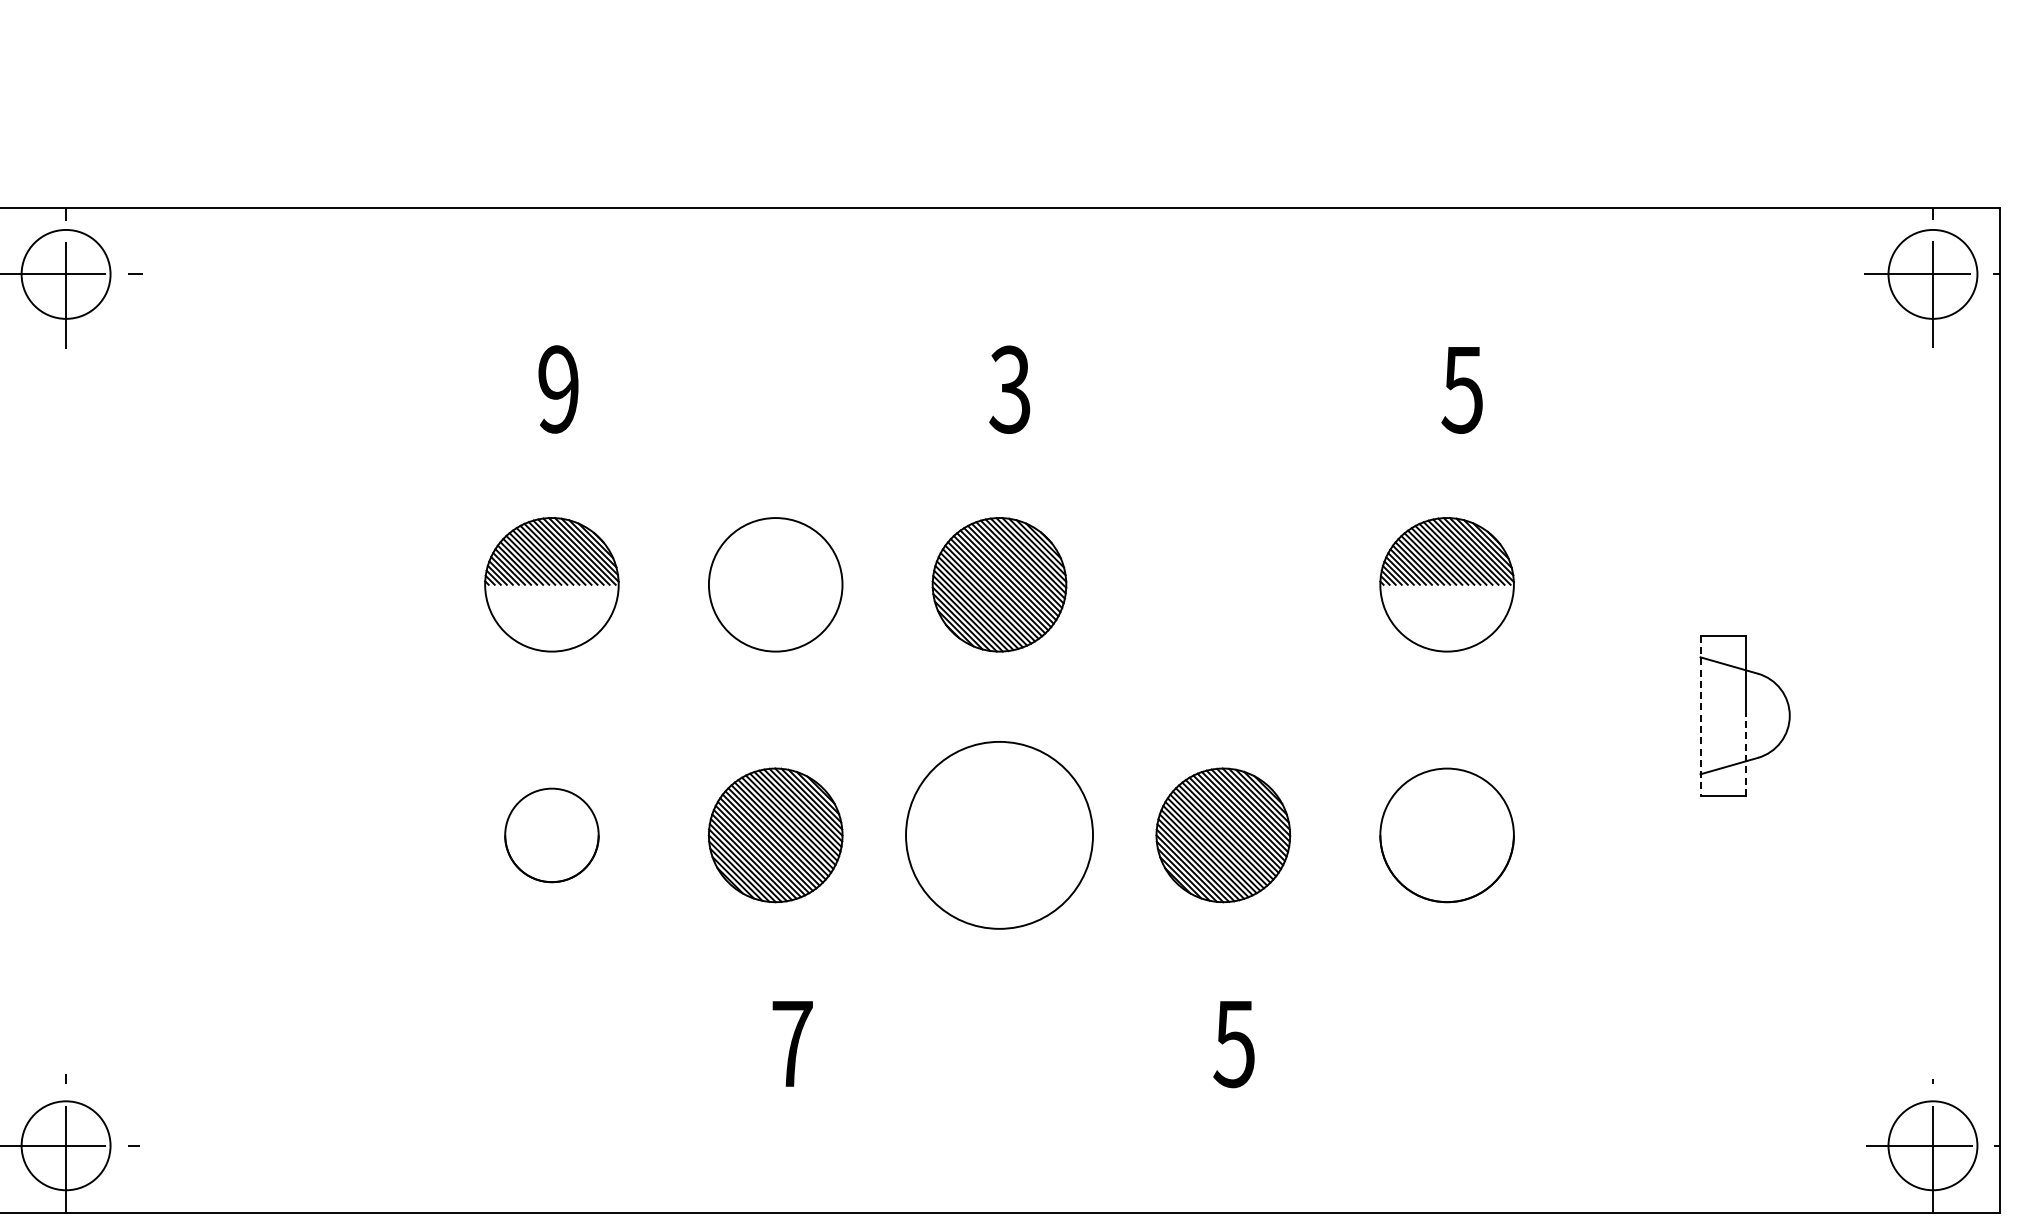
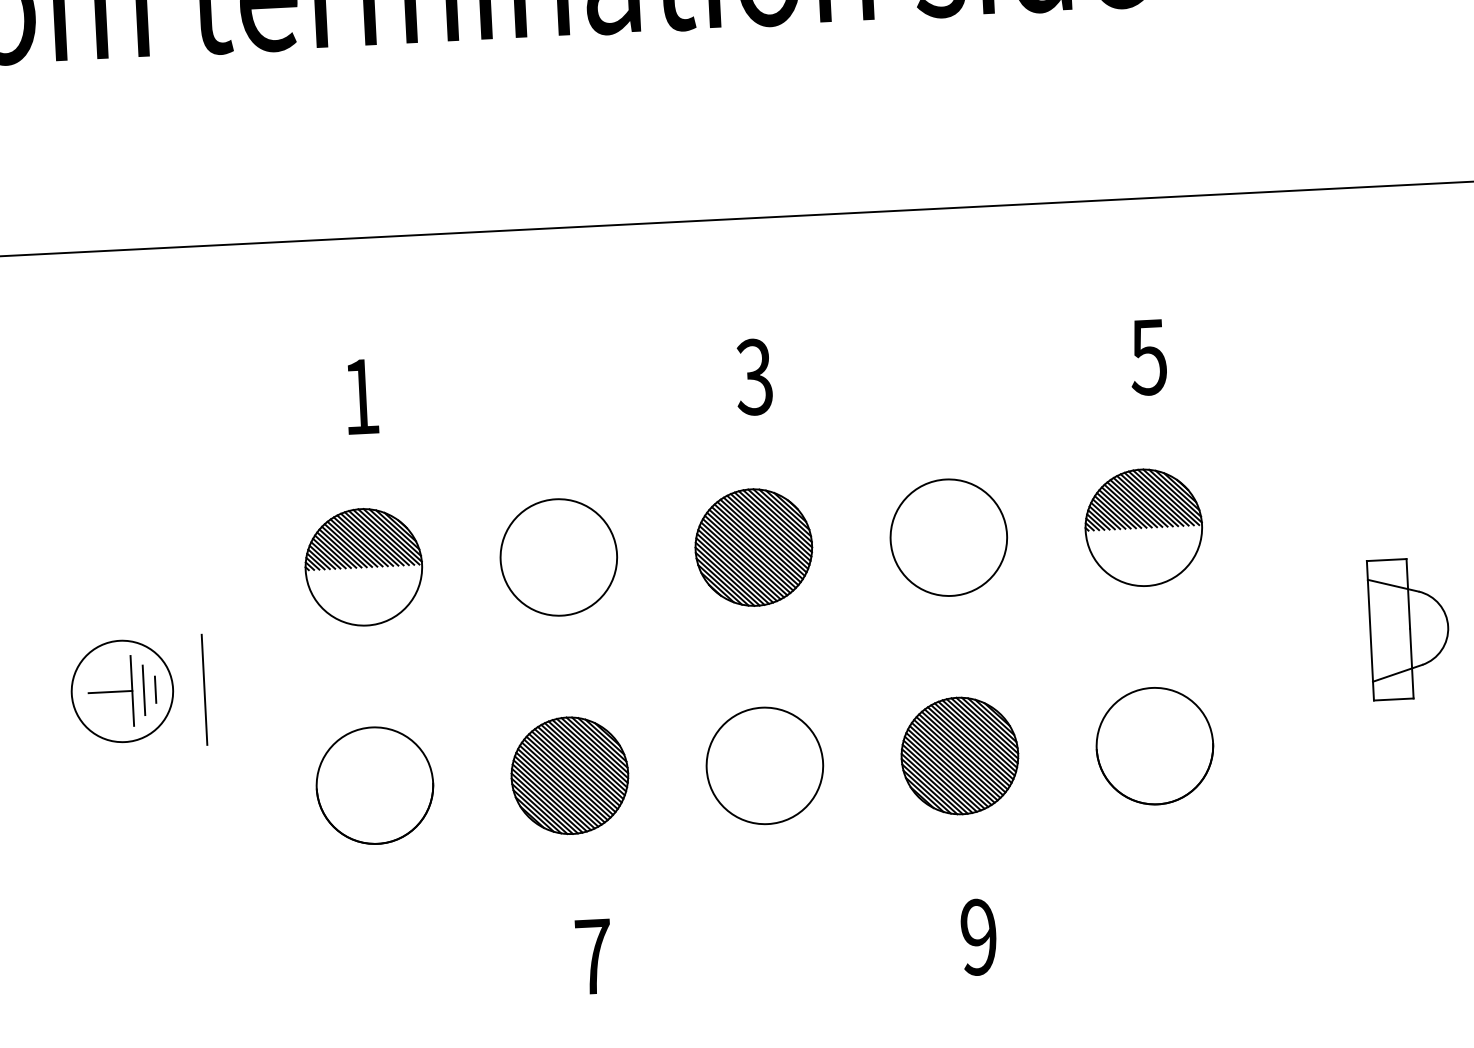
text: (558, 389) -> (360, 396), 9 -> 1
circle: (1222, 584) -> (948, 537), added
part: (268, 712) -> (122, 691), added
line: (362, 715) -> (204, 689), added
line: (1700, 716) -> (1370, 631), dashed -> solid
line: (1746, 755) -> (1412, 663), dashed -> solid
part: (551, 835) -> (374, 785), size x1.43
circle: (999, 835) -> (764, 766), size x0.71
text: (1233, 1043) -> (977, 936), 5 -> 9

